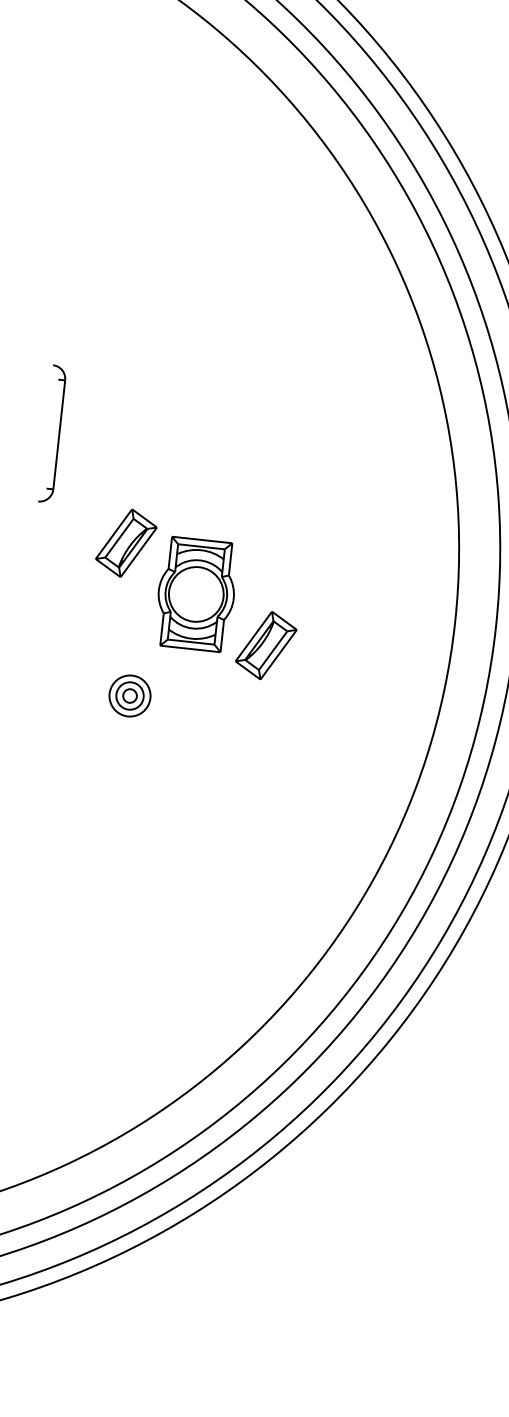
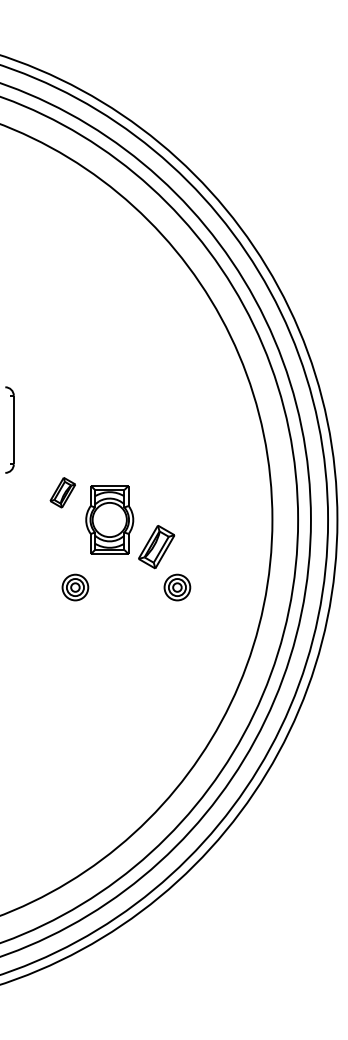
part: (125, 542) -> (62, 492), size x0.7
part: (292, 713) -> (177, 587), added

